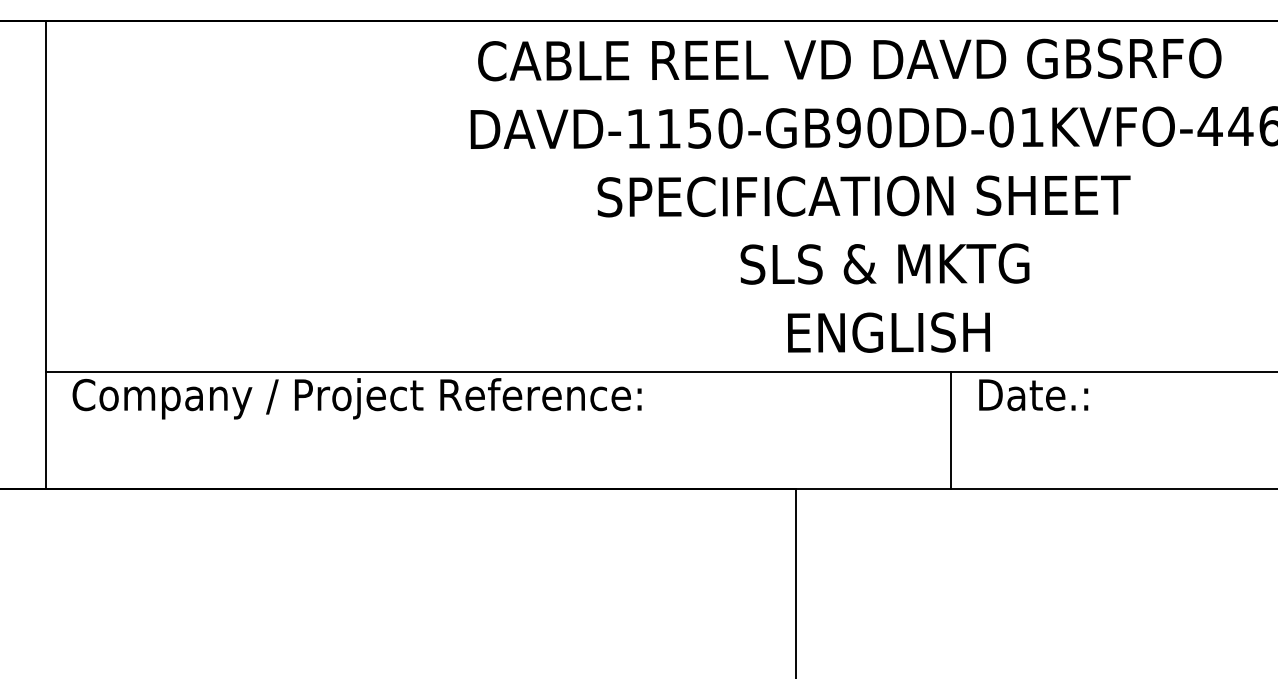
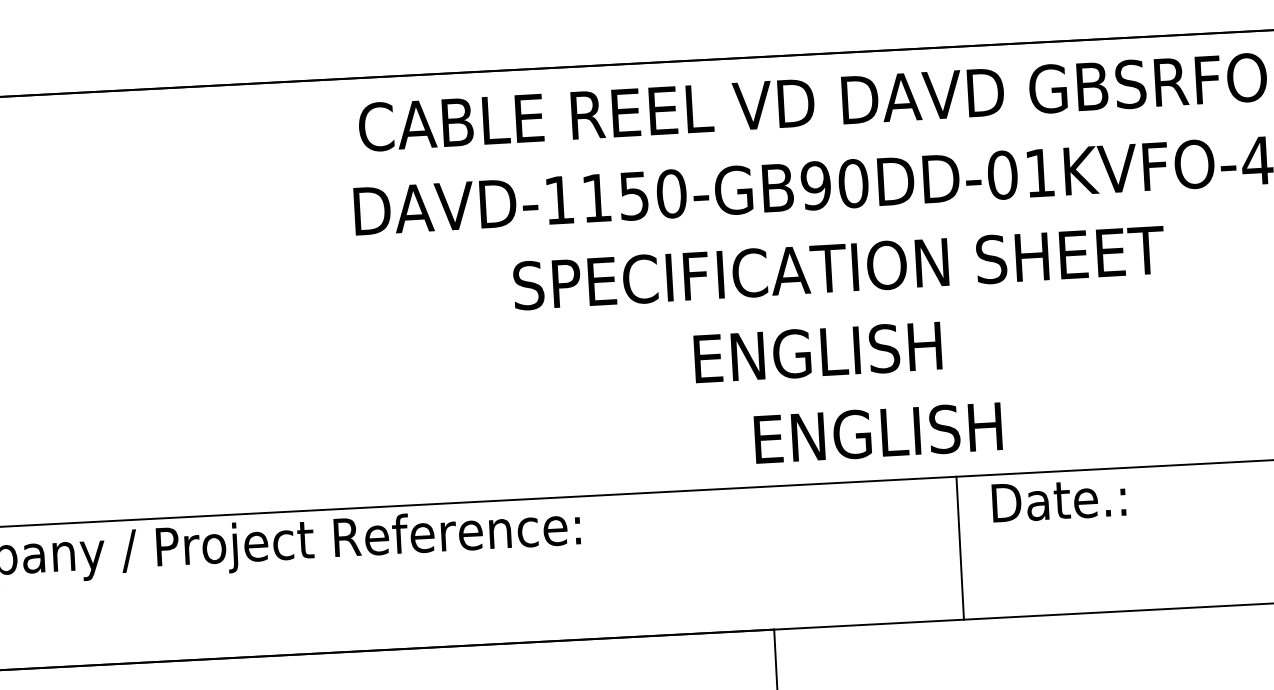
text: (884, 263) -> (868, 348), SLS & MKTG -> ENGLISH

